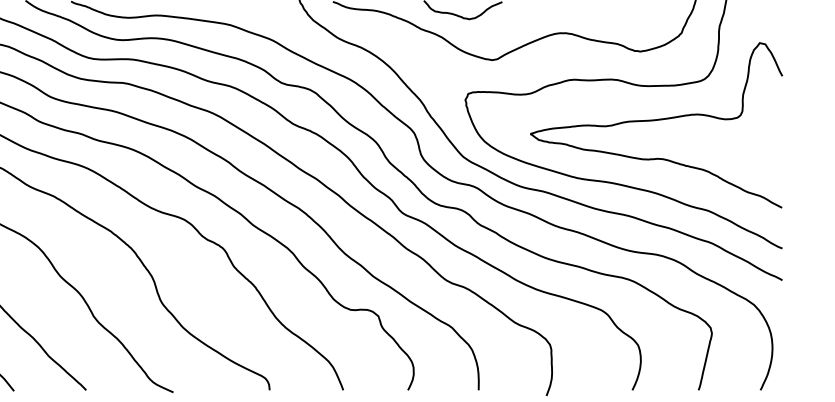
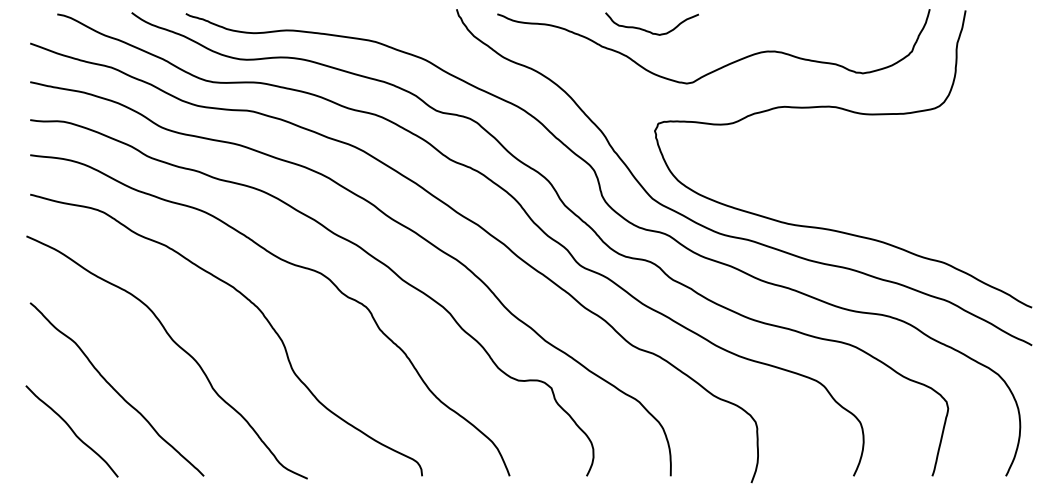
curve: (656, 120) -> (882, 155), removed

